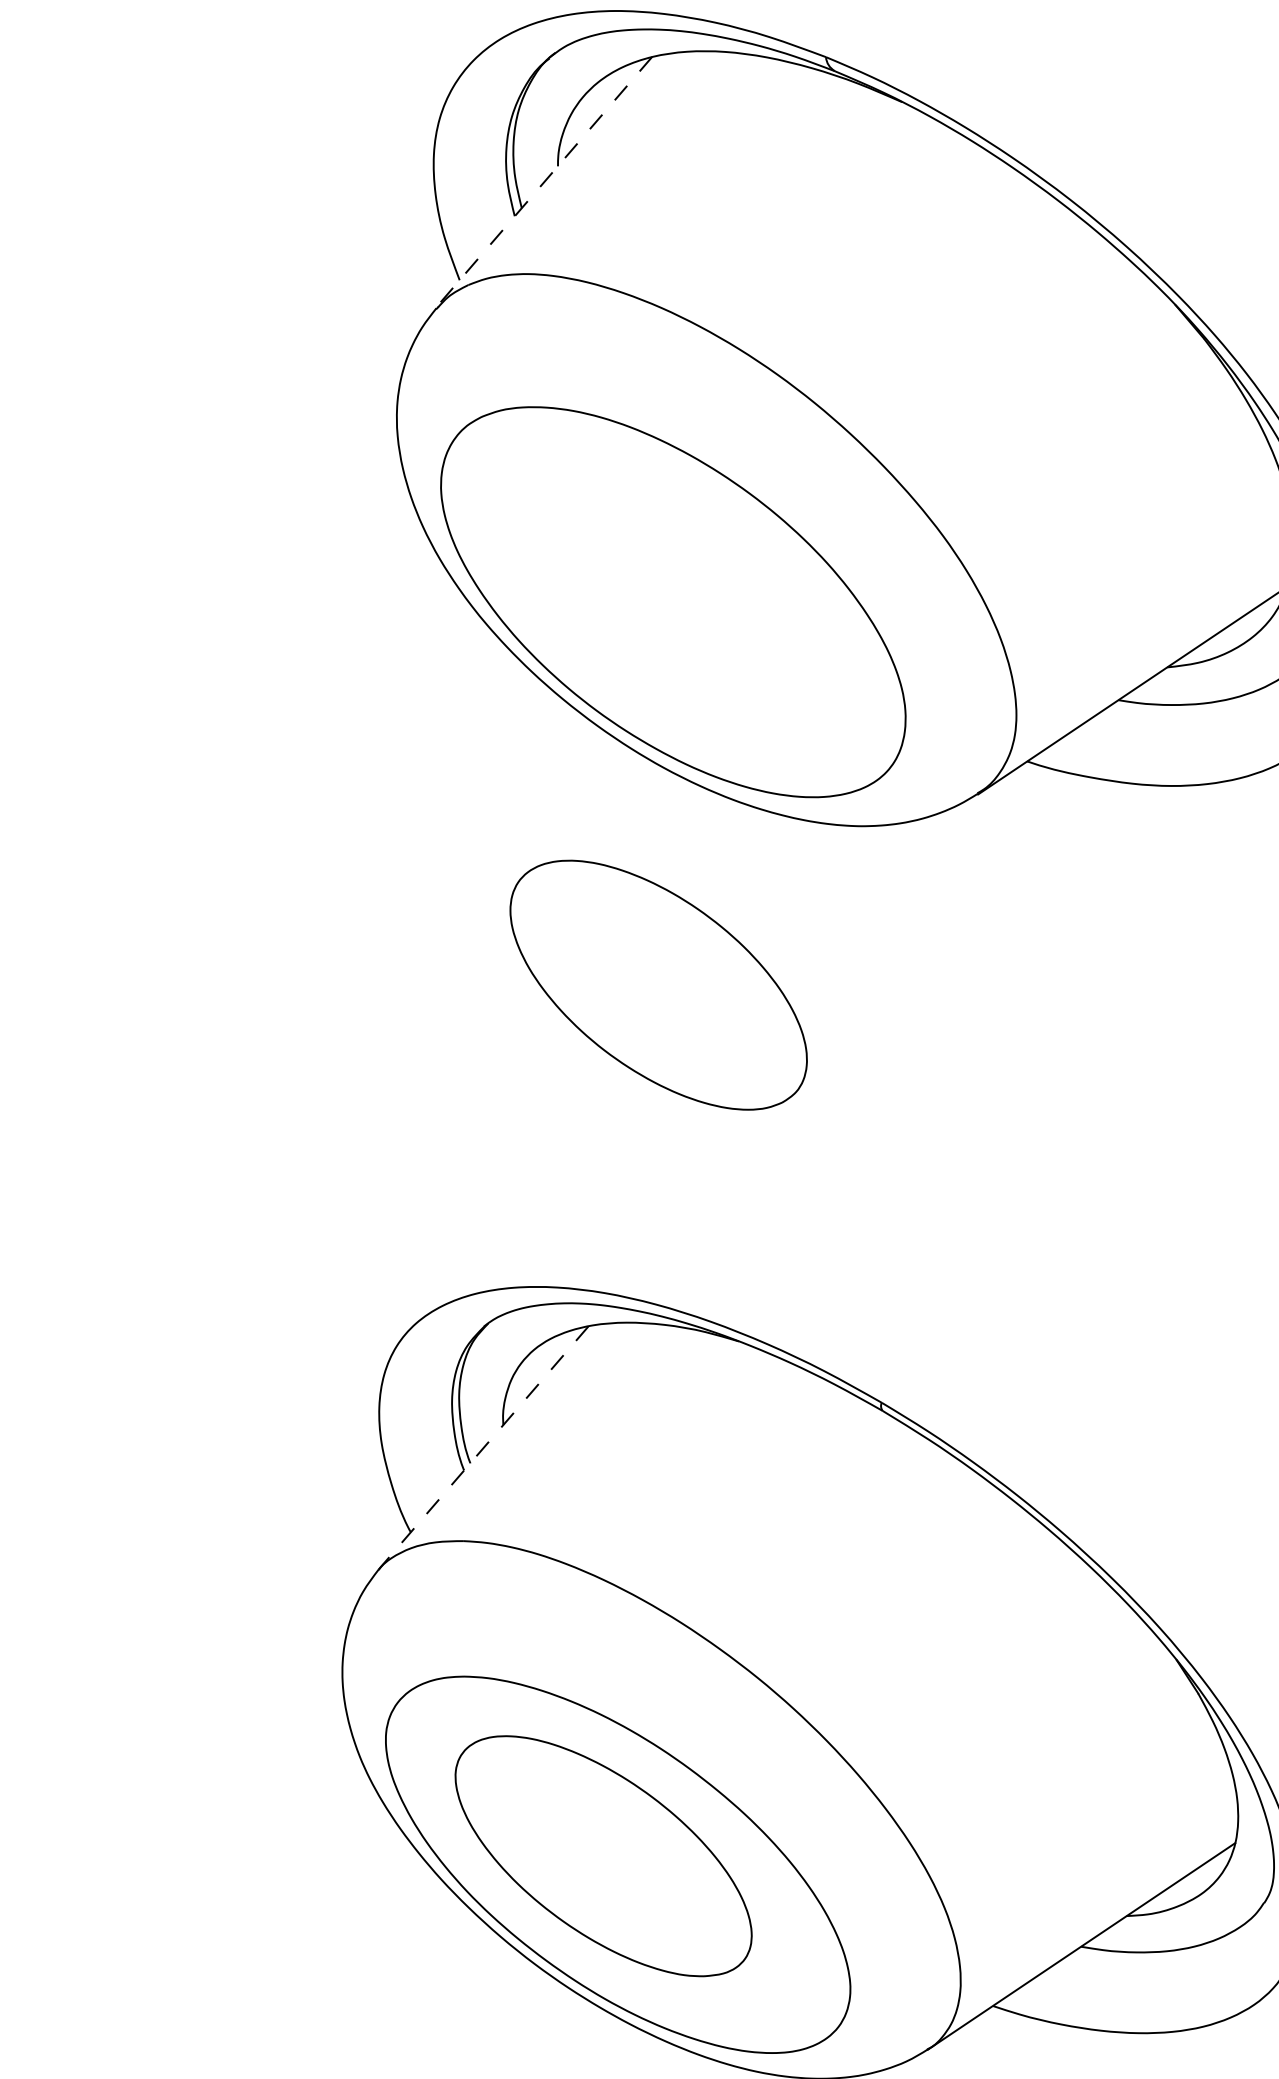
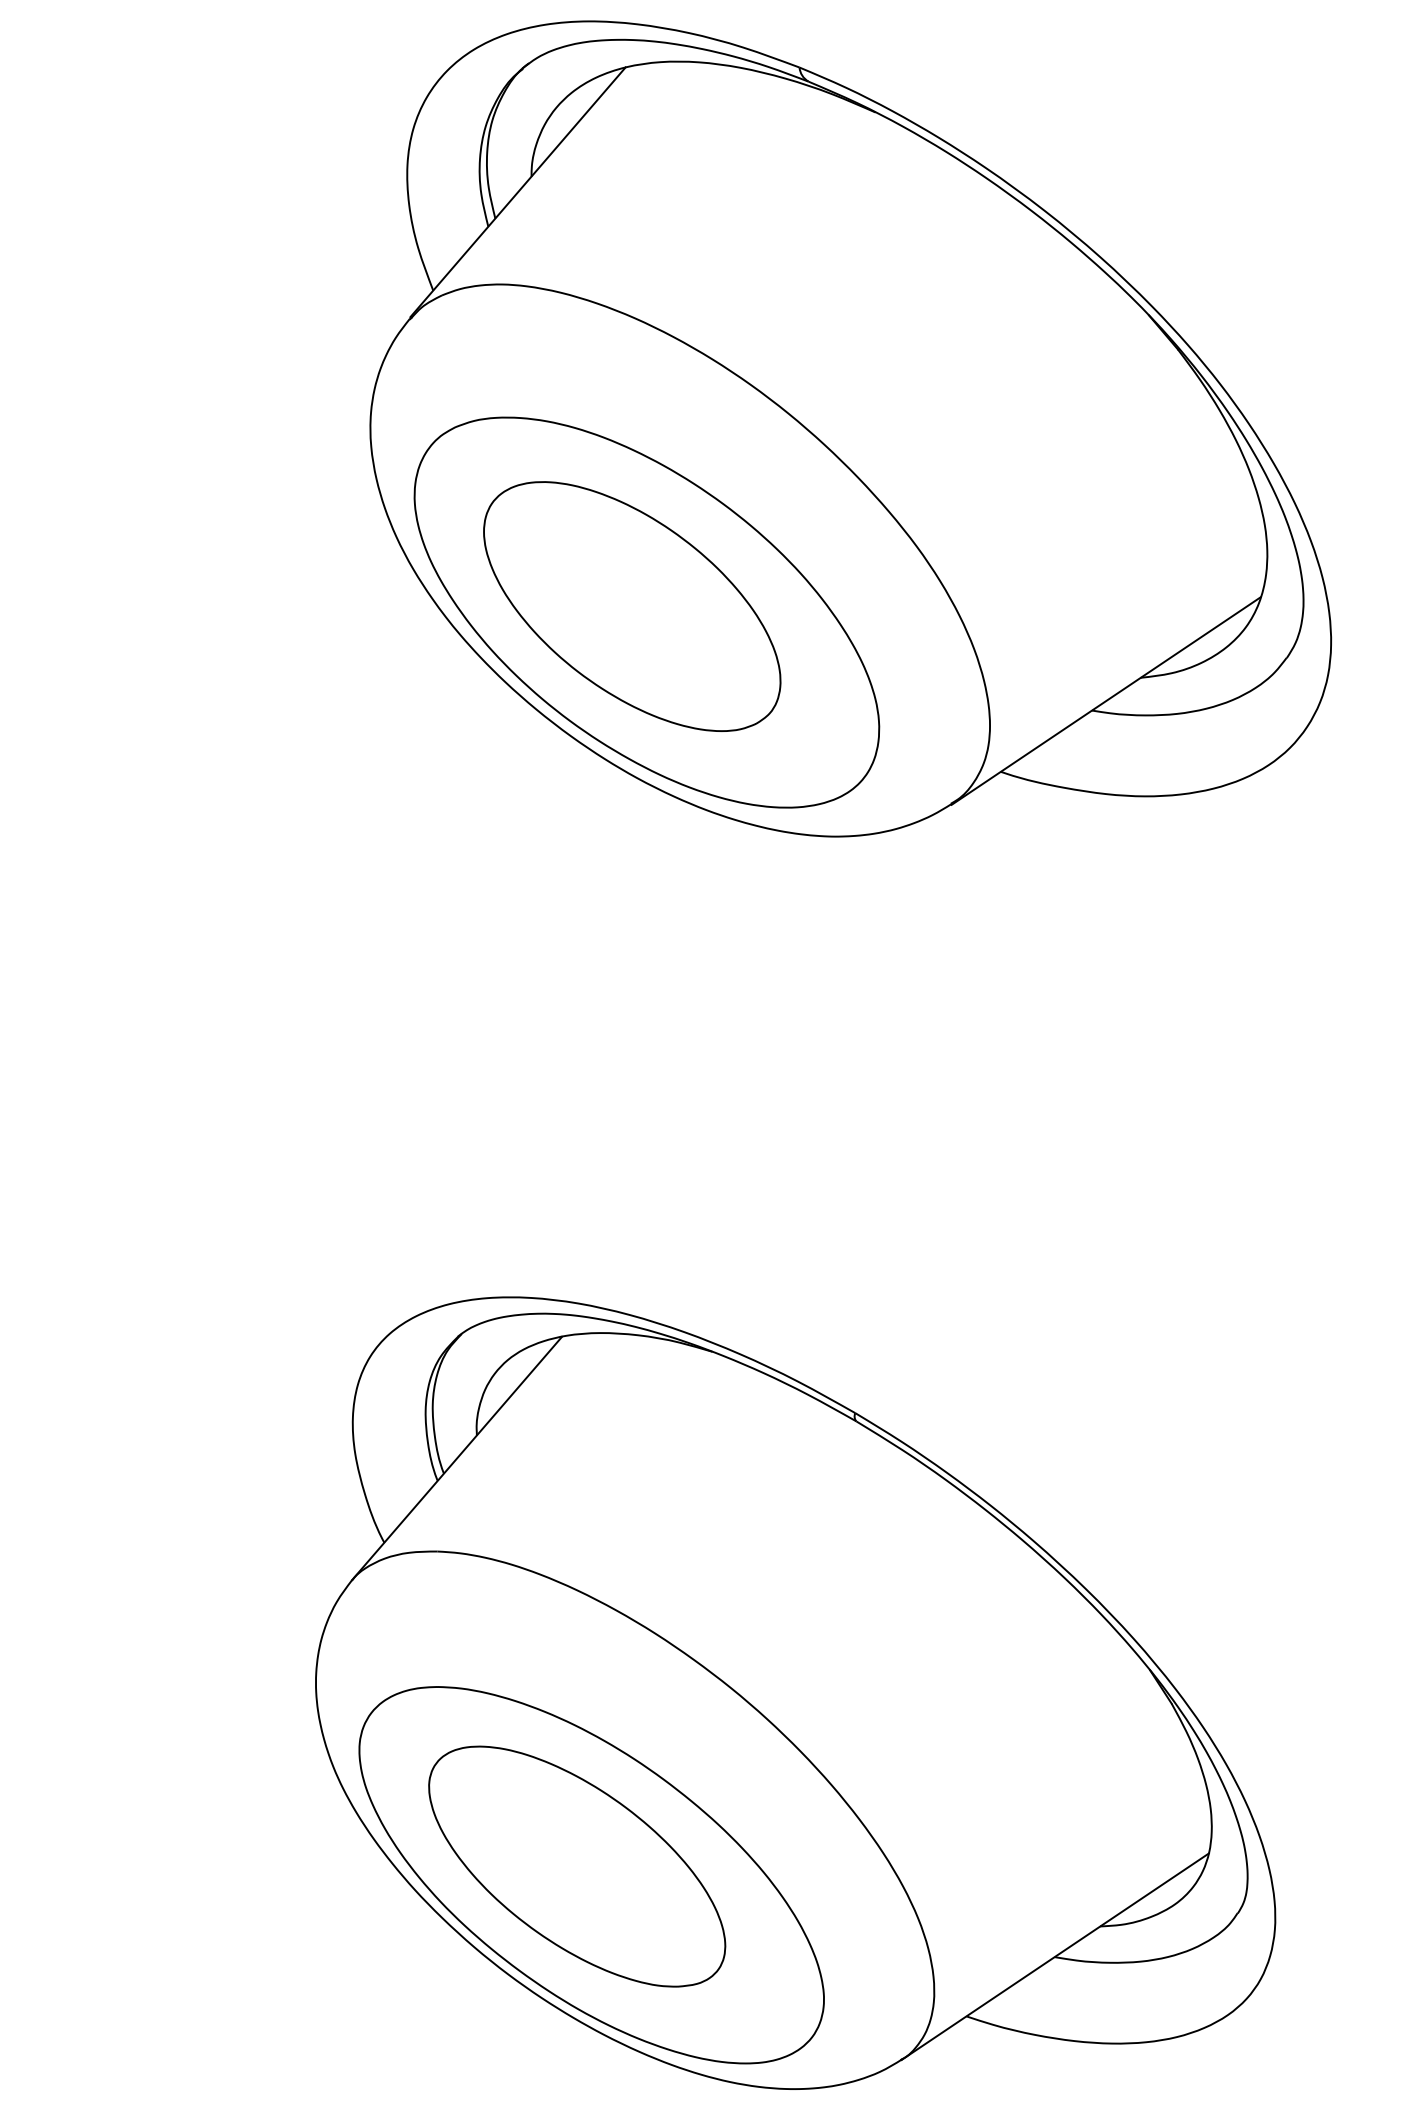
line: (544, 182) -> (518, 192), dashed -> solid
part: (658, 985) -> (632, 606), moved
line: (483, 1448) -> (457, 1458), dashed -> solid

